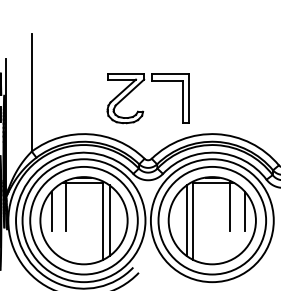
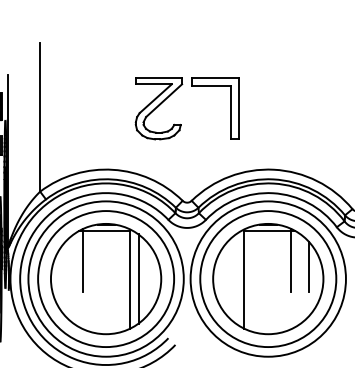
part: (142, 110) -> (180, 123), moved
line: (51, 210) -> (65, 266), removed
line: (186, 220) -> (235, 278), removed

